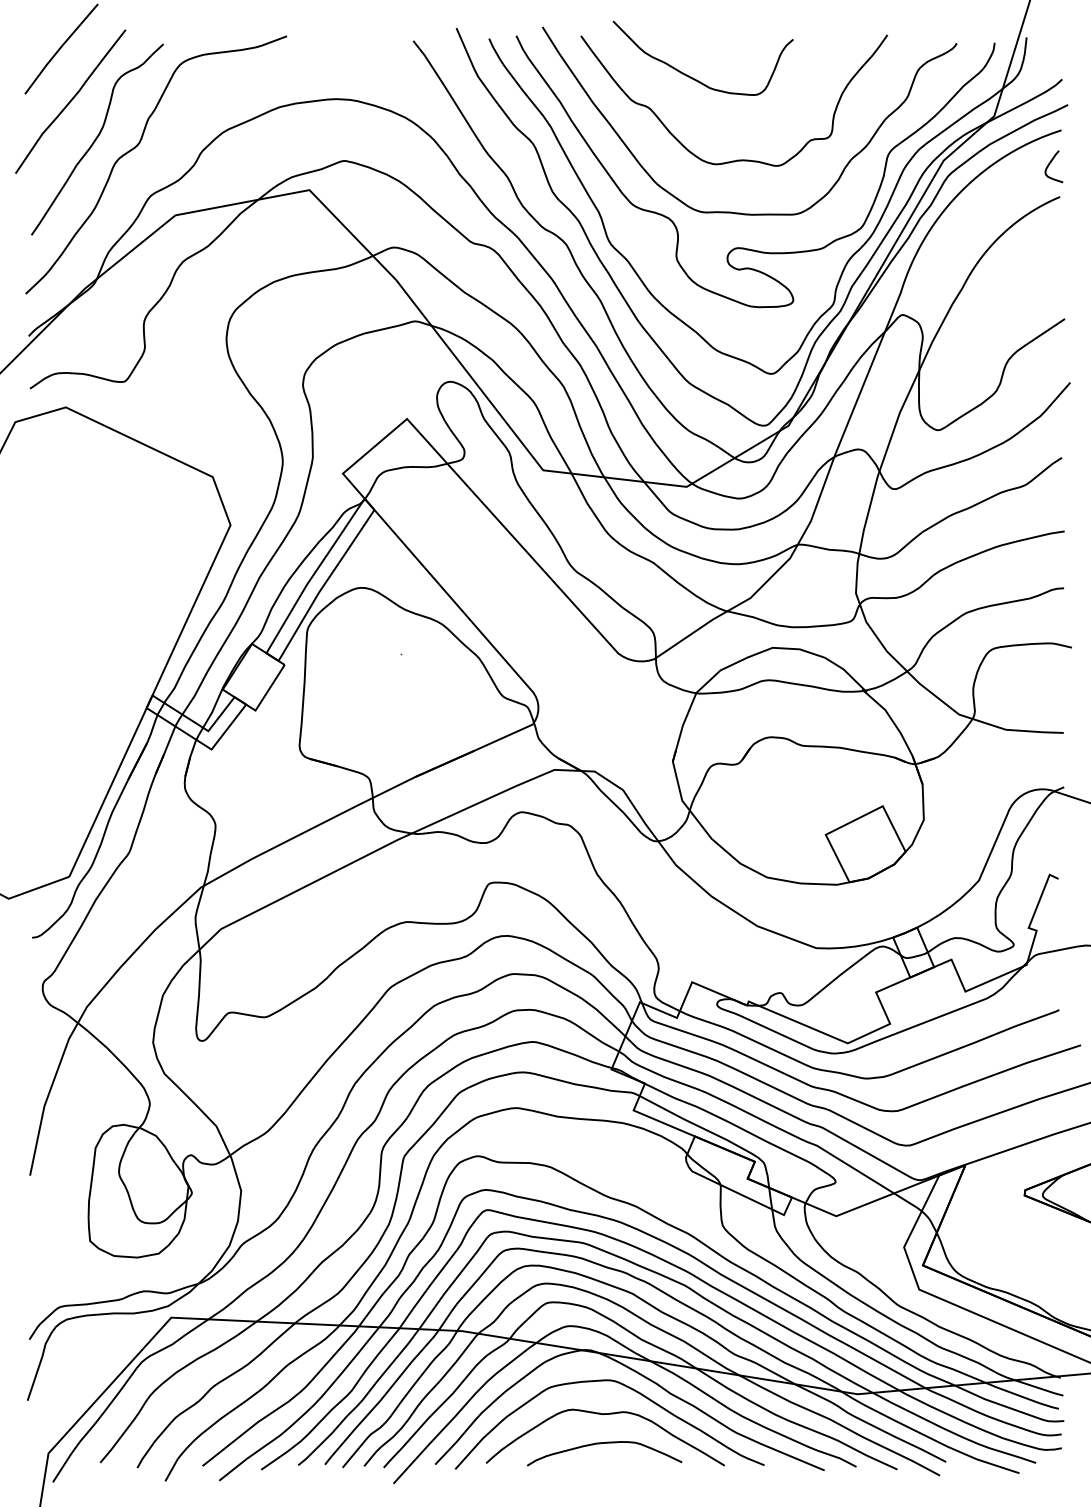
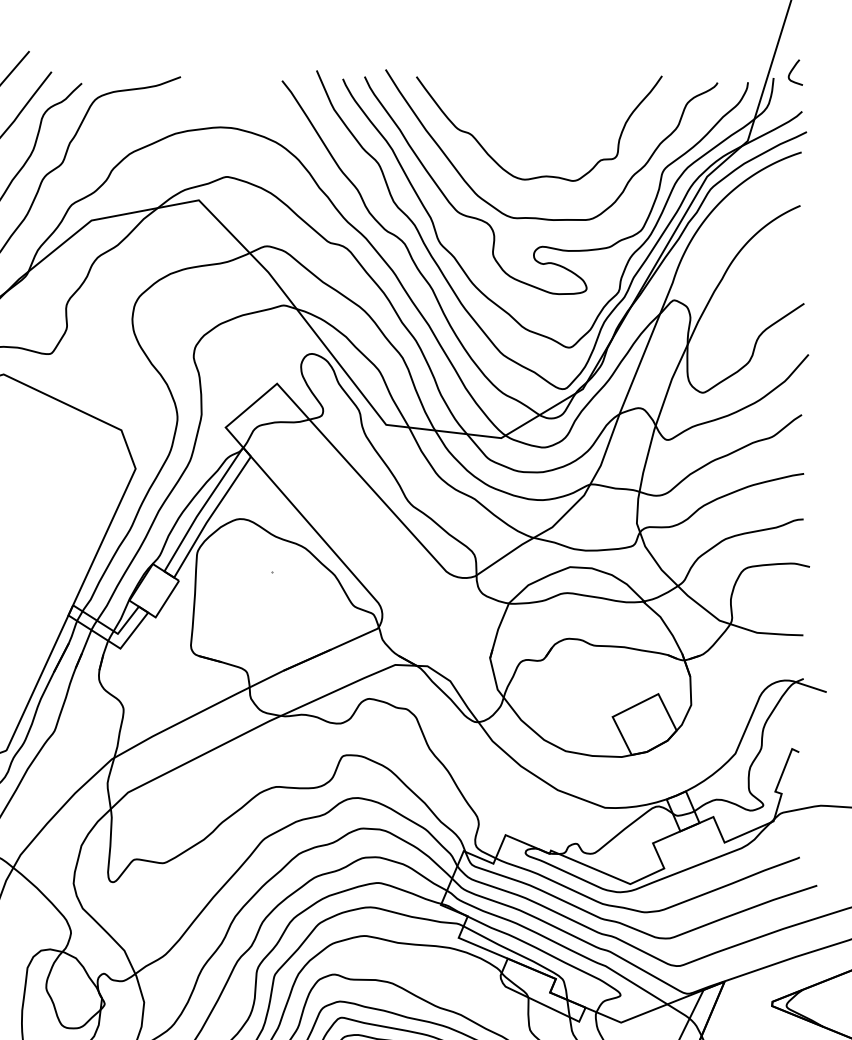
curve: (693, 77) -> (506, 110), removed
curve: (1050, 164) -> (792, 70), moved

